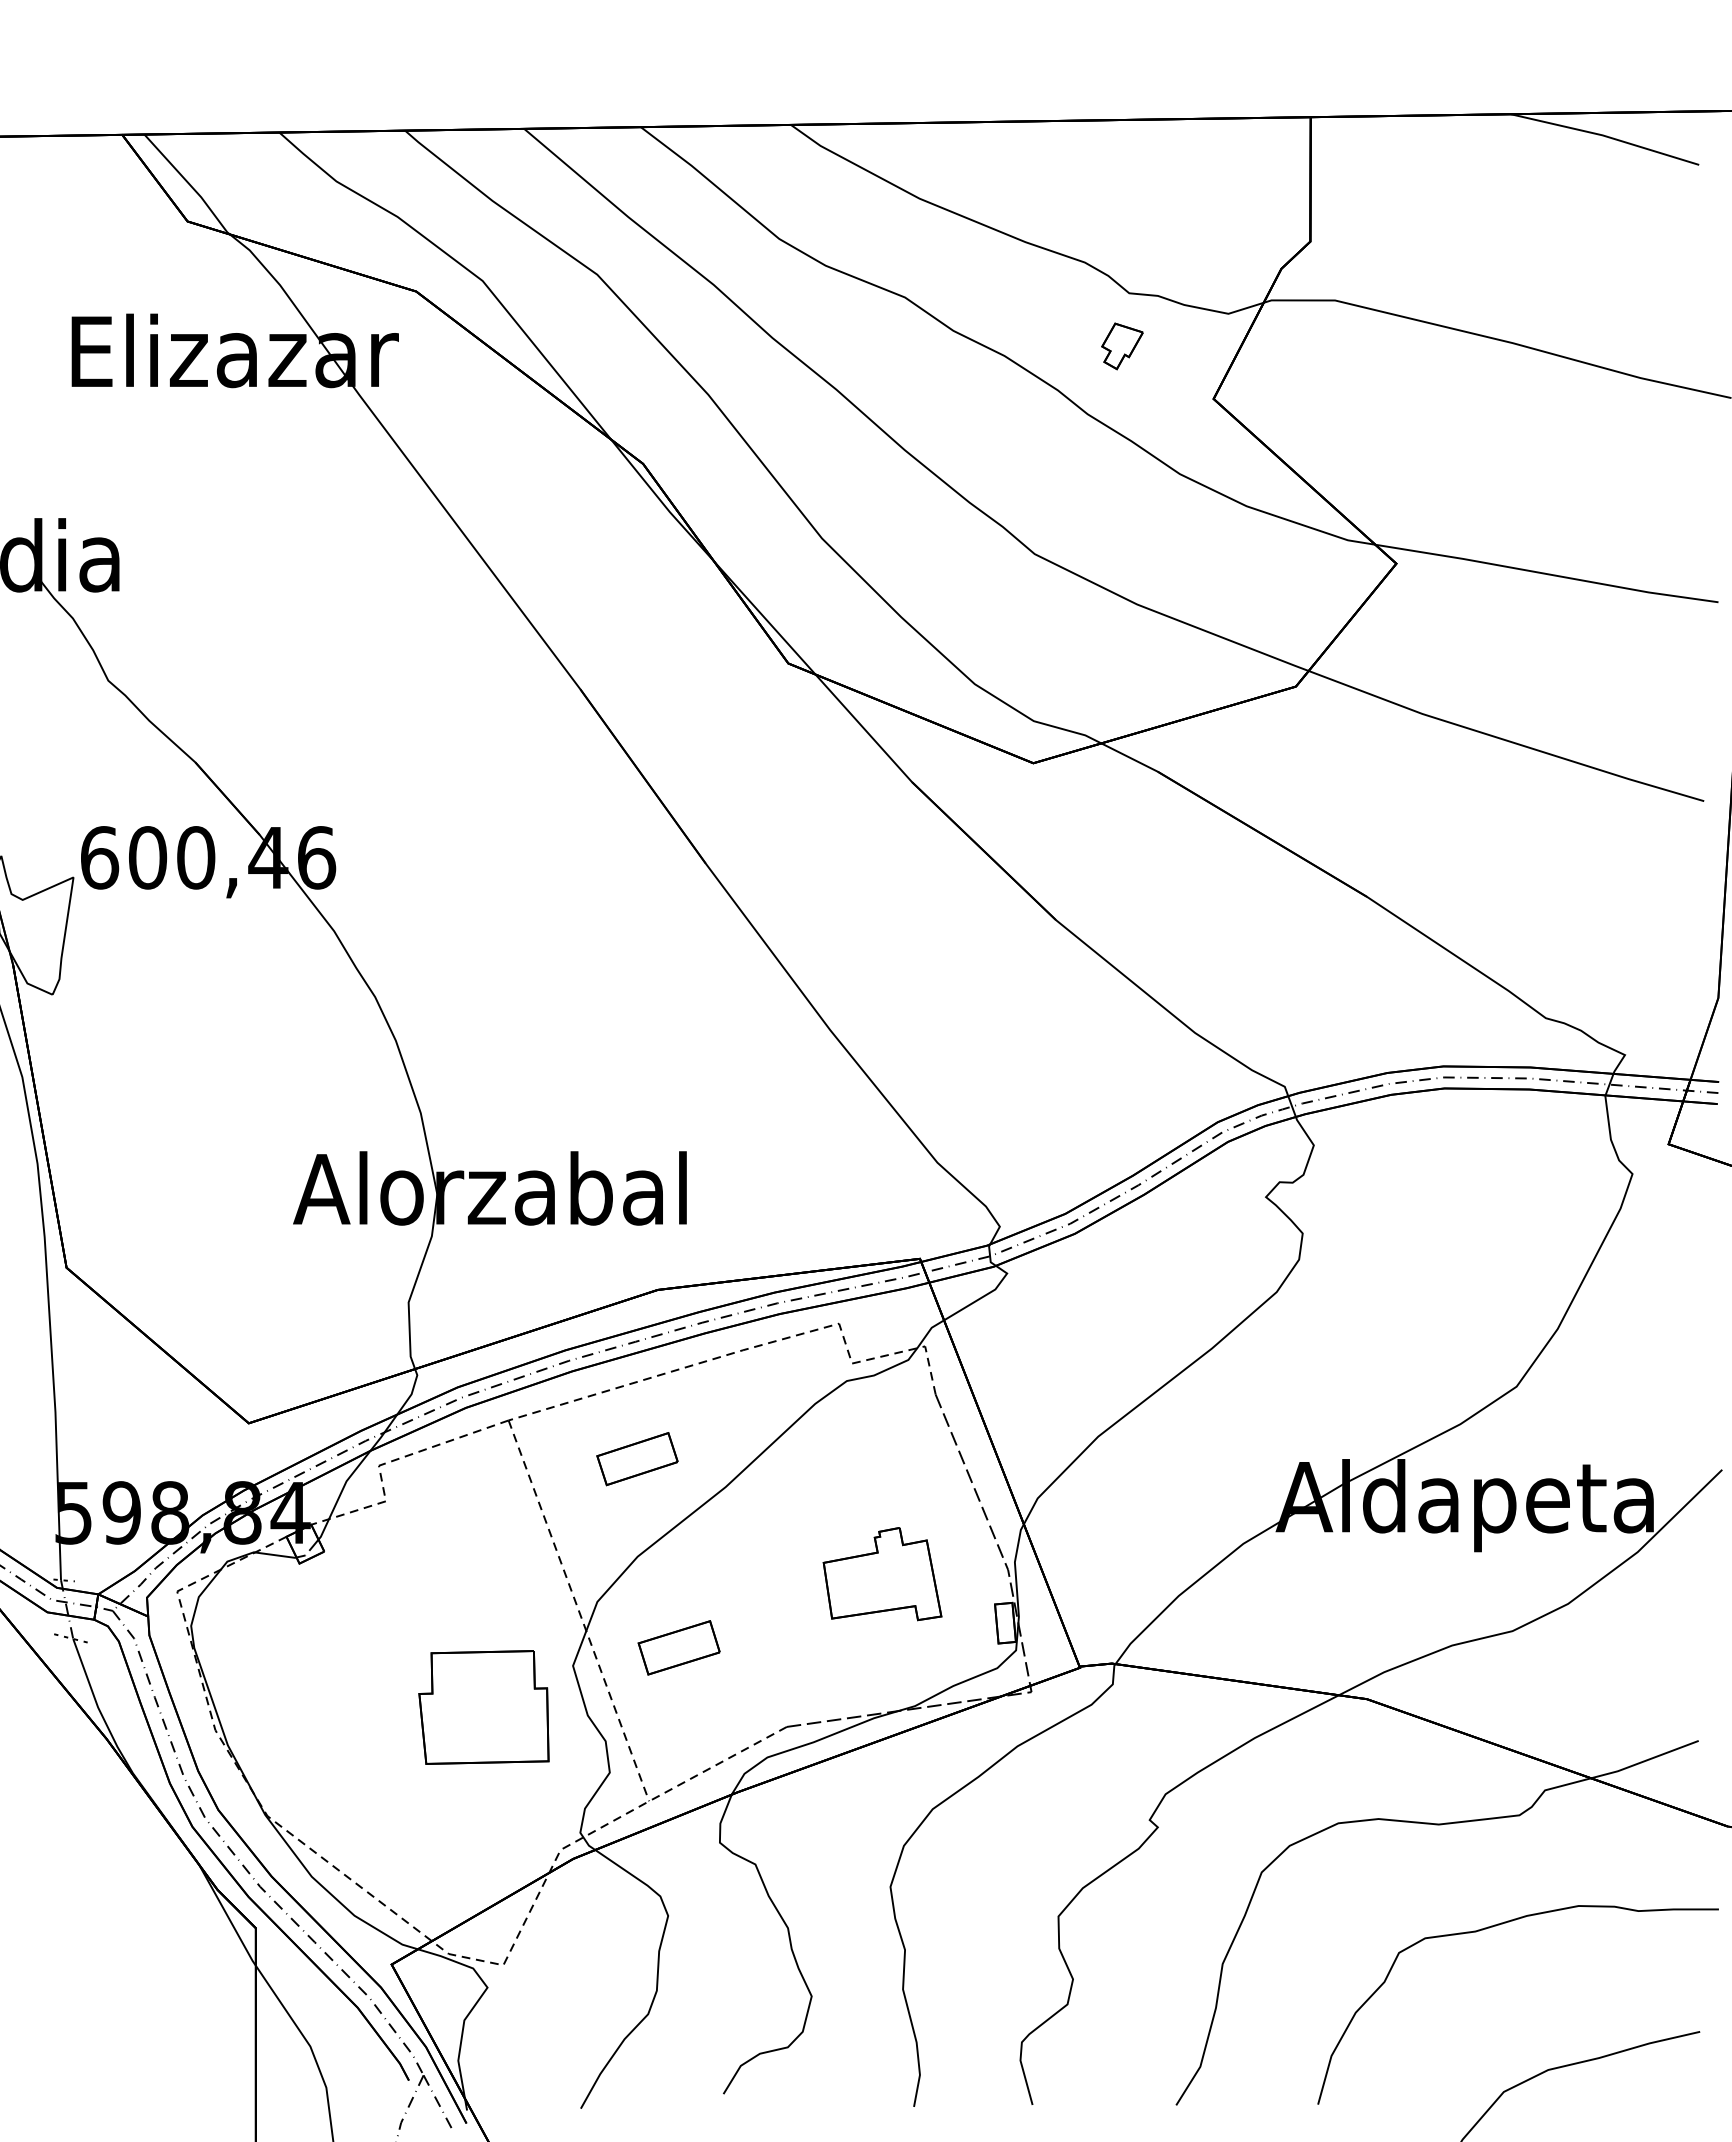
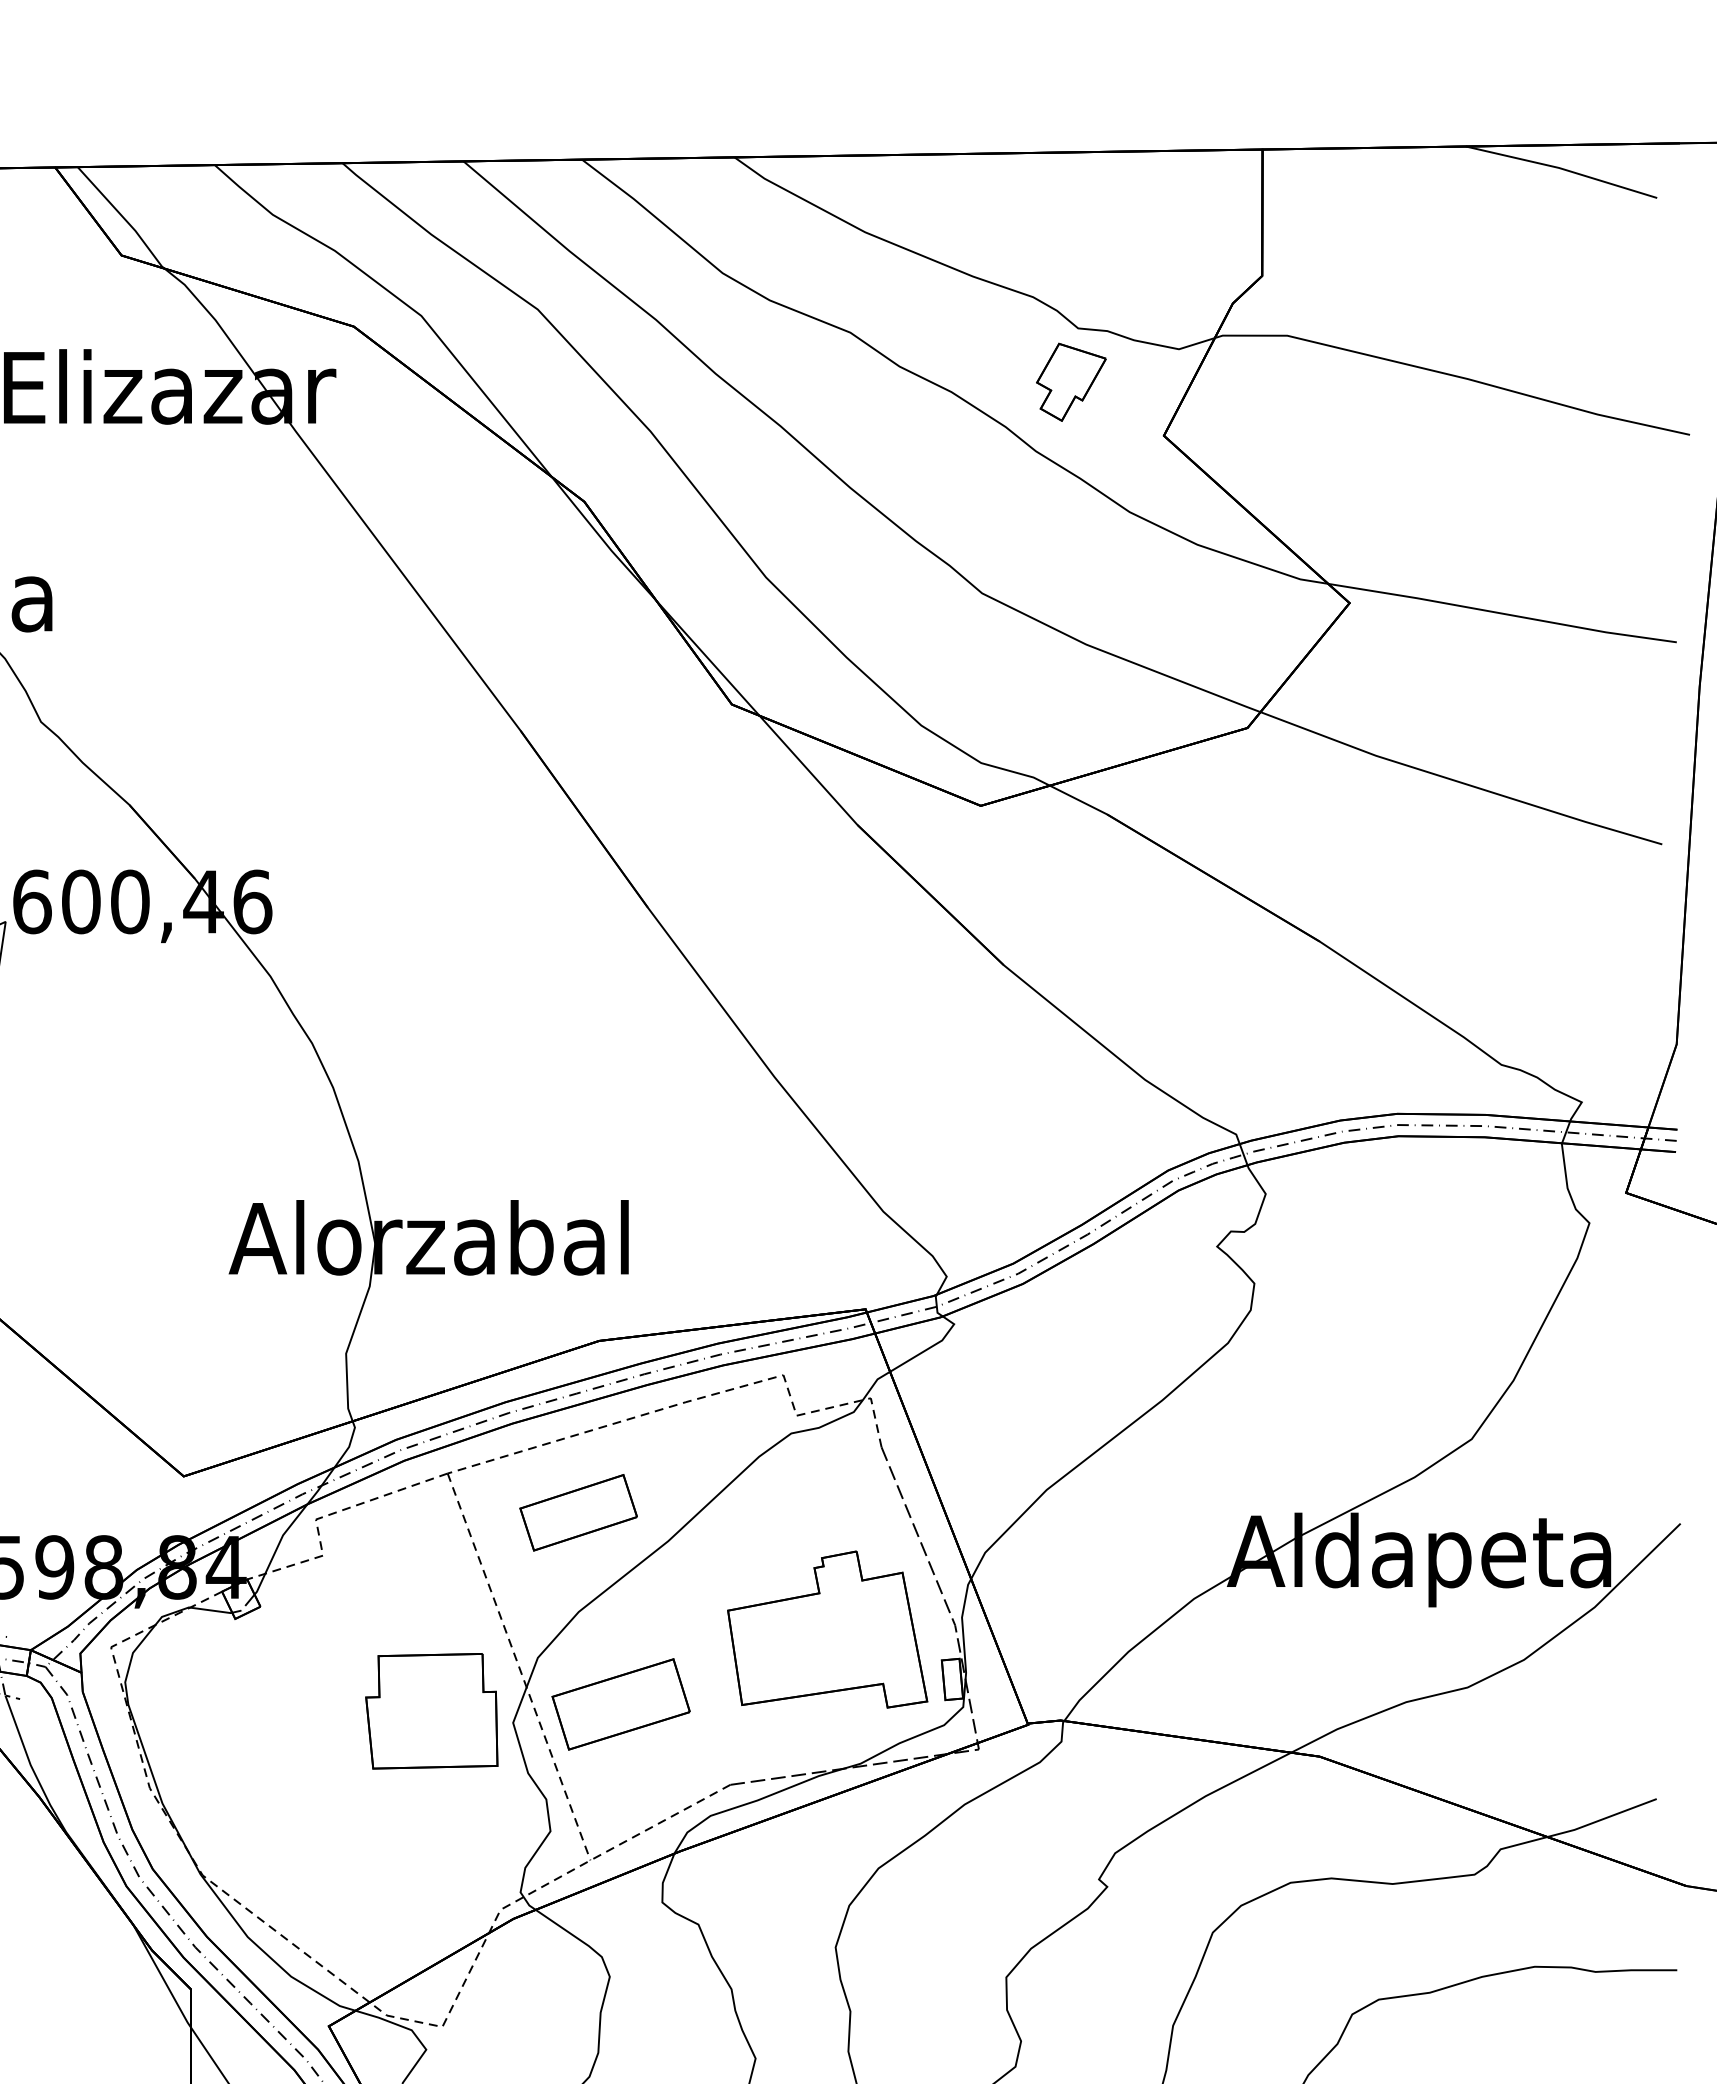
part: (1122, 346) -> (1071, 382), size x1.67
part: (637, 1458) -> (578, 1512), size x1.43
part: (882, 1573) -> (827, 1628), size x1.67
part: (678, 1647) -> (620, 1704), size x1.67
part: (483, 1707) -> (431, 1711), moved

